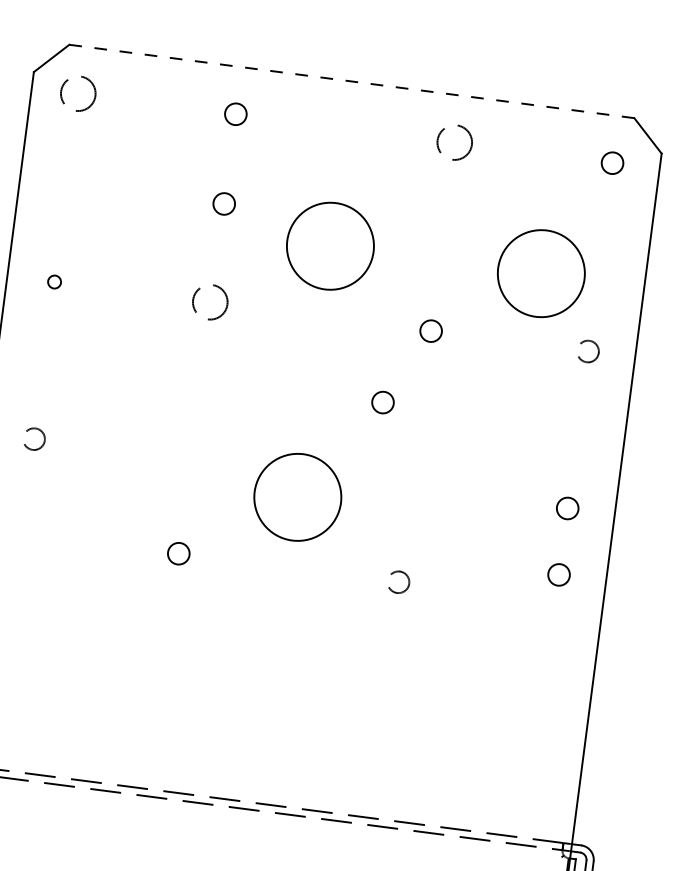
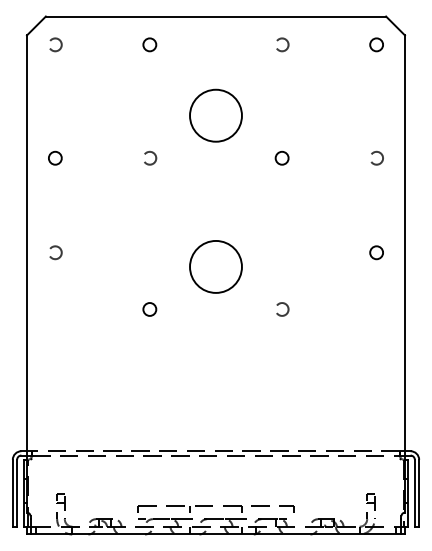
line: (352, 81) -> (216, 16), dashed -> solid
circle: (79, 93) -> (55, 44), size x0.62
circle: (456, 142) -> (282, 44), size x0.62
circle: (223, 203) -> (149, 98), removed
circle: (540, 273) -> (342, 115), removed
circle: (54, 280) -> (55, 157), size x1.67
circle: (212, 303) -> (150, 158), size x0.62
circle: (382, 401) -> (258, 203), removed
circle: (558, 574) -> (376, 292), removed

